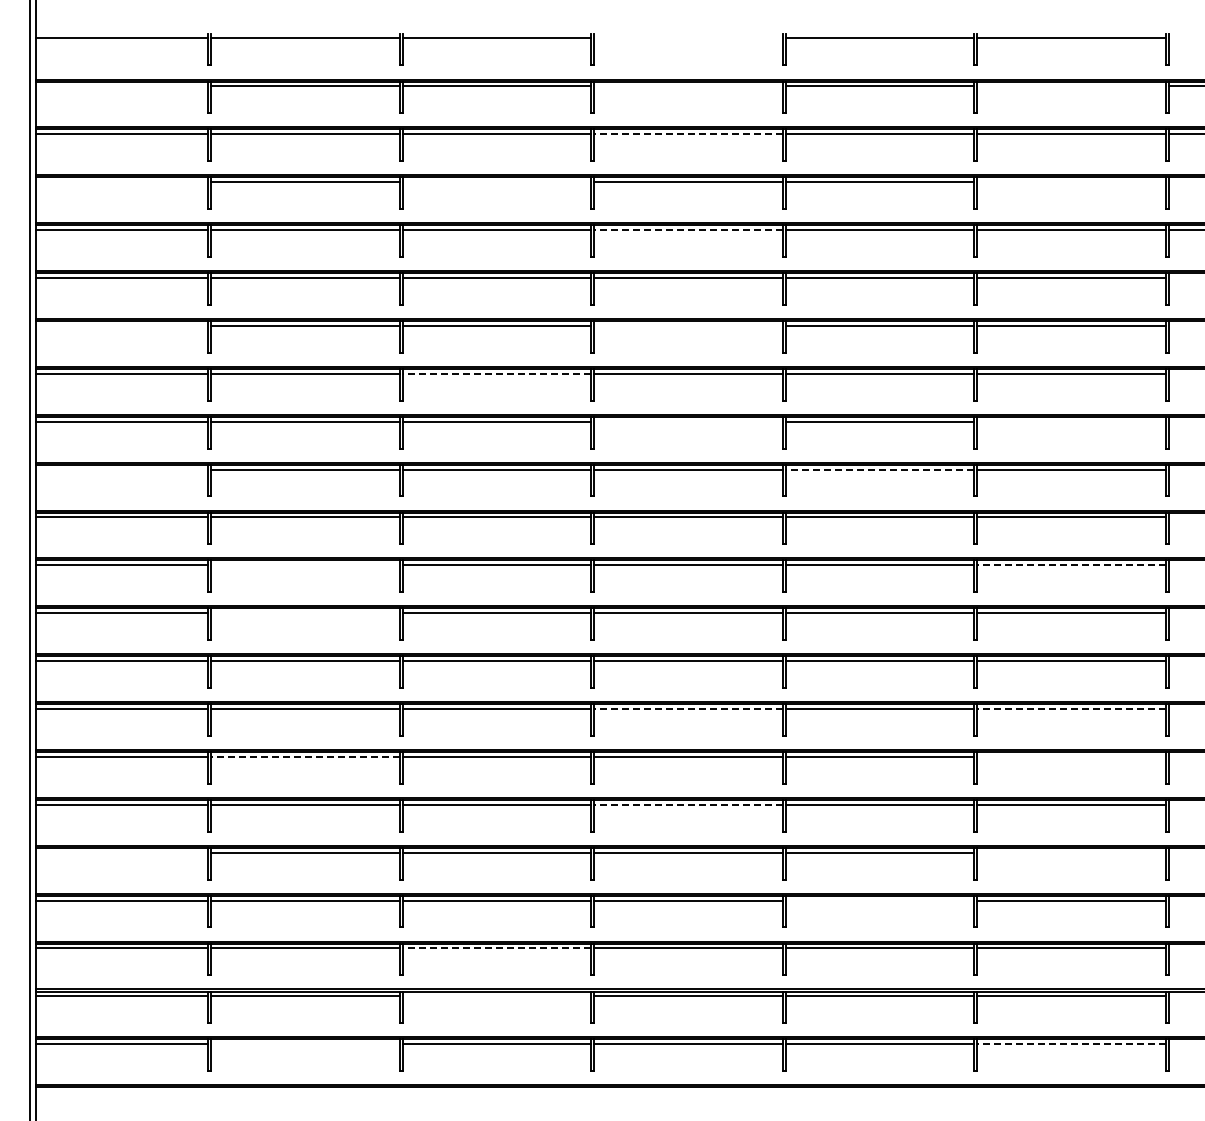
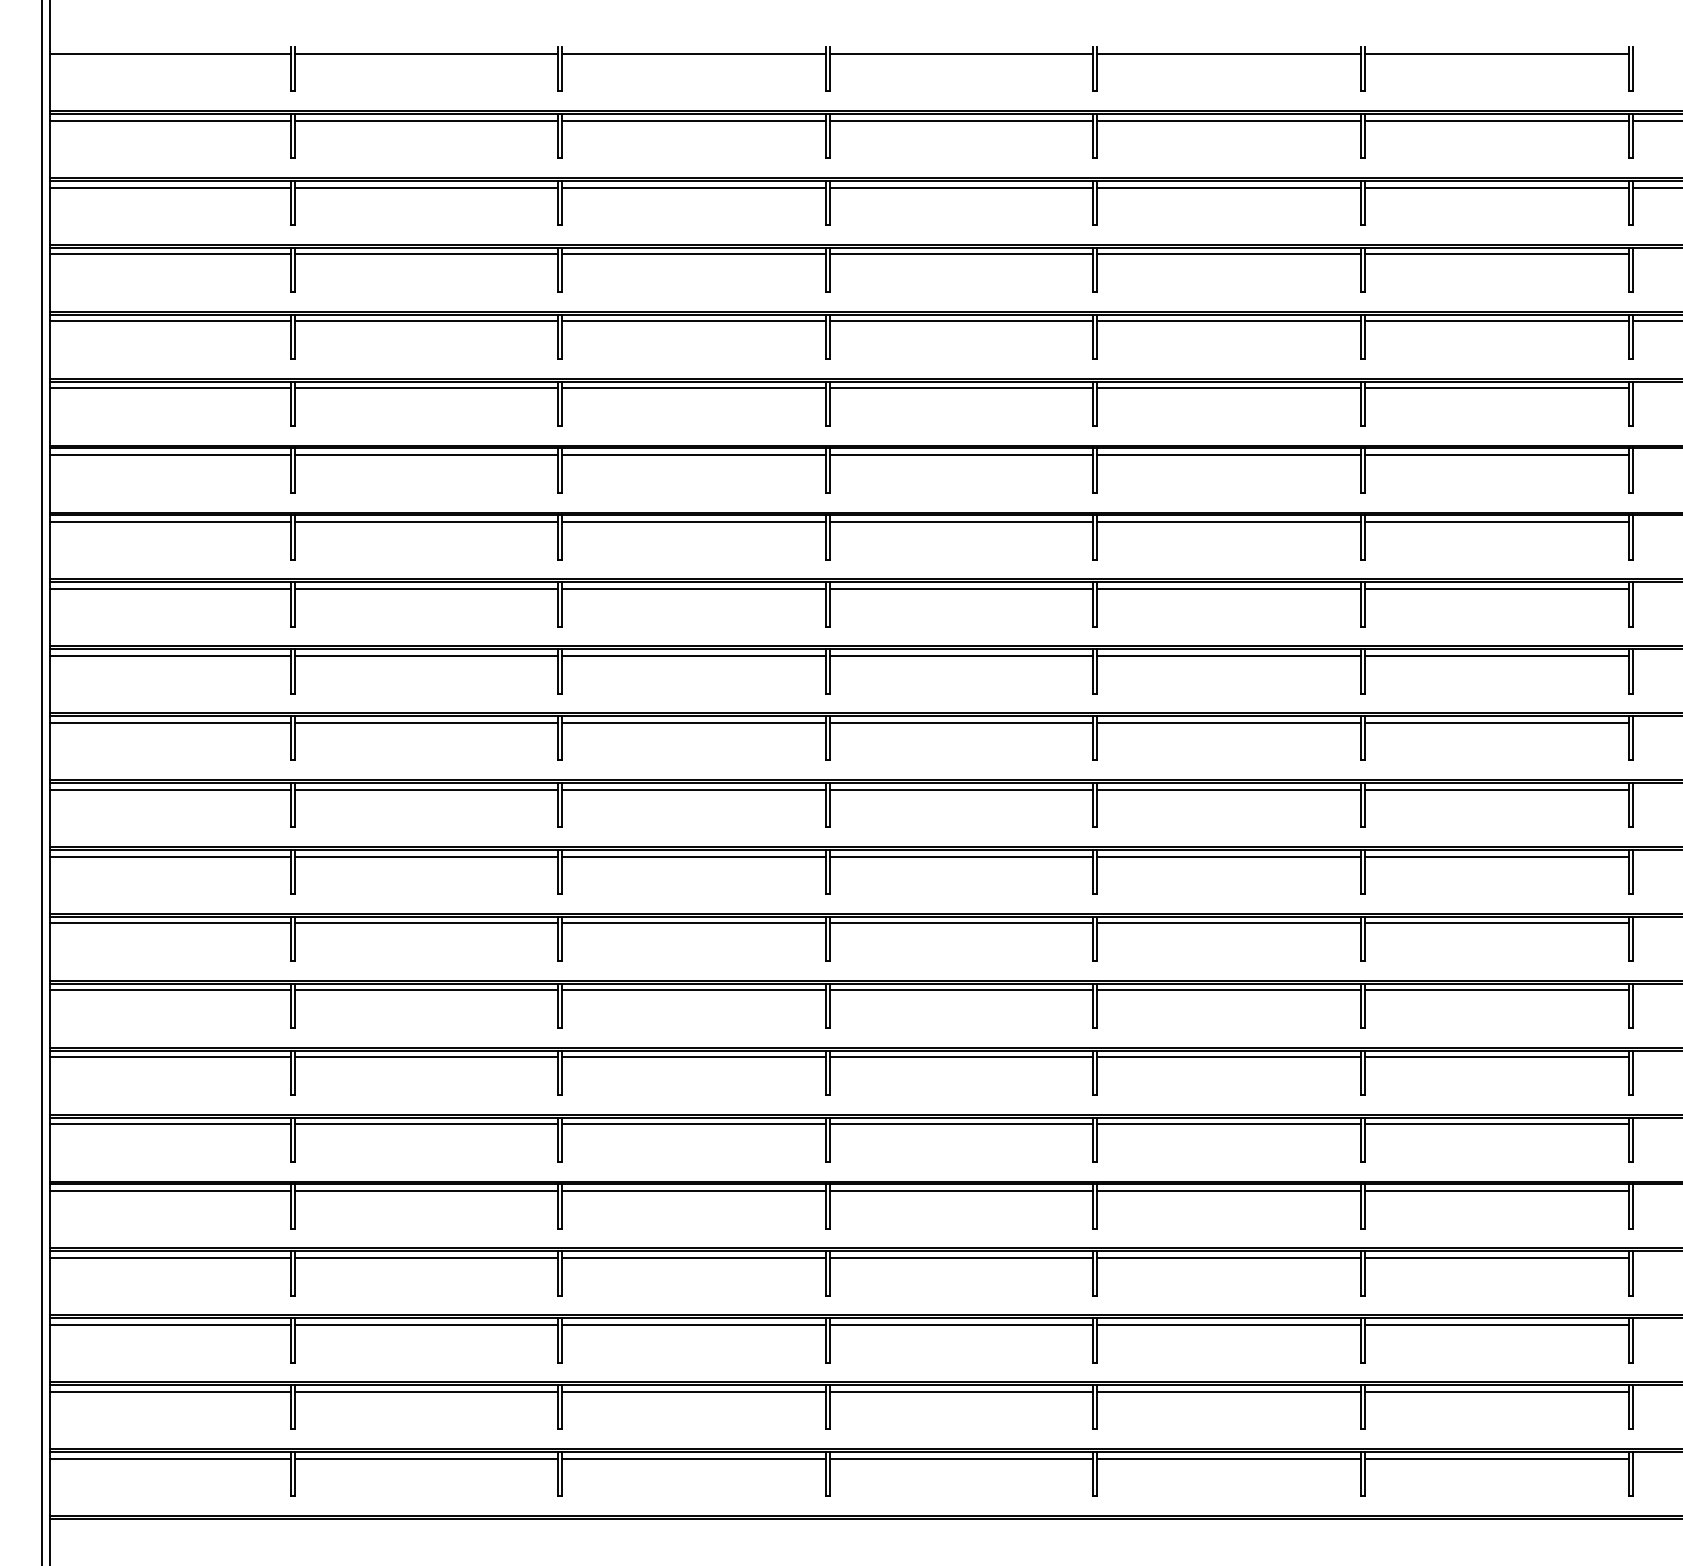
line: (688, 38) -> (961, 53), added
line: (122, 86) -> (170, 120), added
line: (688, 86) -> (961, 120), added
line: (1071, 86) -> (1496, 120), added
line: (687, 134) -> (960, 187), dashed -> solid
line: (122, 182) -> (170, 254), added
line: (496, 182) -> (693, 254), added
line: (1071, 182) -> (1496, 254), added
line: (687, 230) -> (960, 321), dashed -> solid
line: (122, 325) -> (170, 454), added
line: (688, 325) -> (961, 454), added
line: (496, 373) -> (693, 521), dashed -> solid
line: (688, 421) -> (961, 588), added
line: (1071, 421) -> (1496, 588), added
line: (122, 469) -> (170, 655), added
line: (879, 469) -> (1228, 655), dashed -> solid
line: (305, 565) -> (426, 789), added
line: (1071, 565) -> (1496, 789), dashed -> solid
line: (305, 613) -> (426, 857), added
line: (687, 708) -> (960, 989), dashed -> solid
line: (1071, 708) -> (1496, 989), dashed -> solid
line: (304, 756) -> (425, 1056), dashed -> solid
line: (1071, 756) -> (1496, 1056), added
line: (687, 804) -> (960, 1123), dashed -> solid
line: (122, 852) -> (170, 1190), added
line: (1071, 852) -> (1496, 1190), added
line: (879, 900) -> (1228, 1257), added
line: (496, 948) -> (693, 1325), dashed -> solid
line: (496, 996) -> (693, 1392), added
line: (305, 1044) -> (426, 1459), added
line: (1071, 1044) -> (1496, 1459), dashed -> solid

